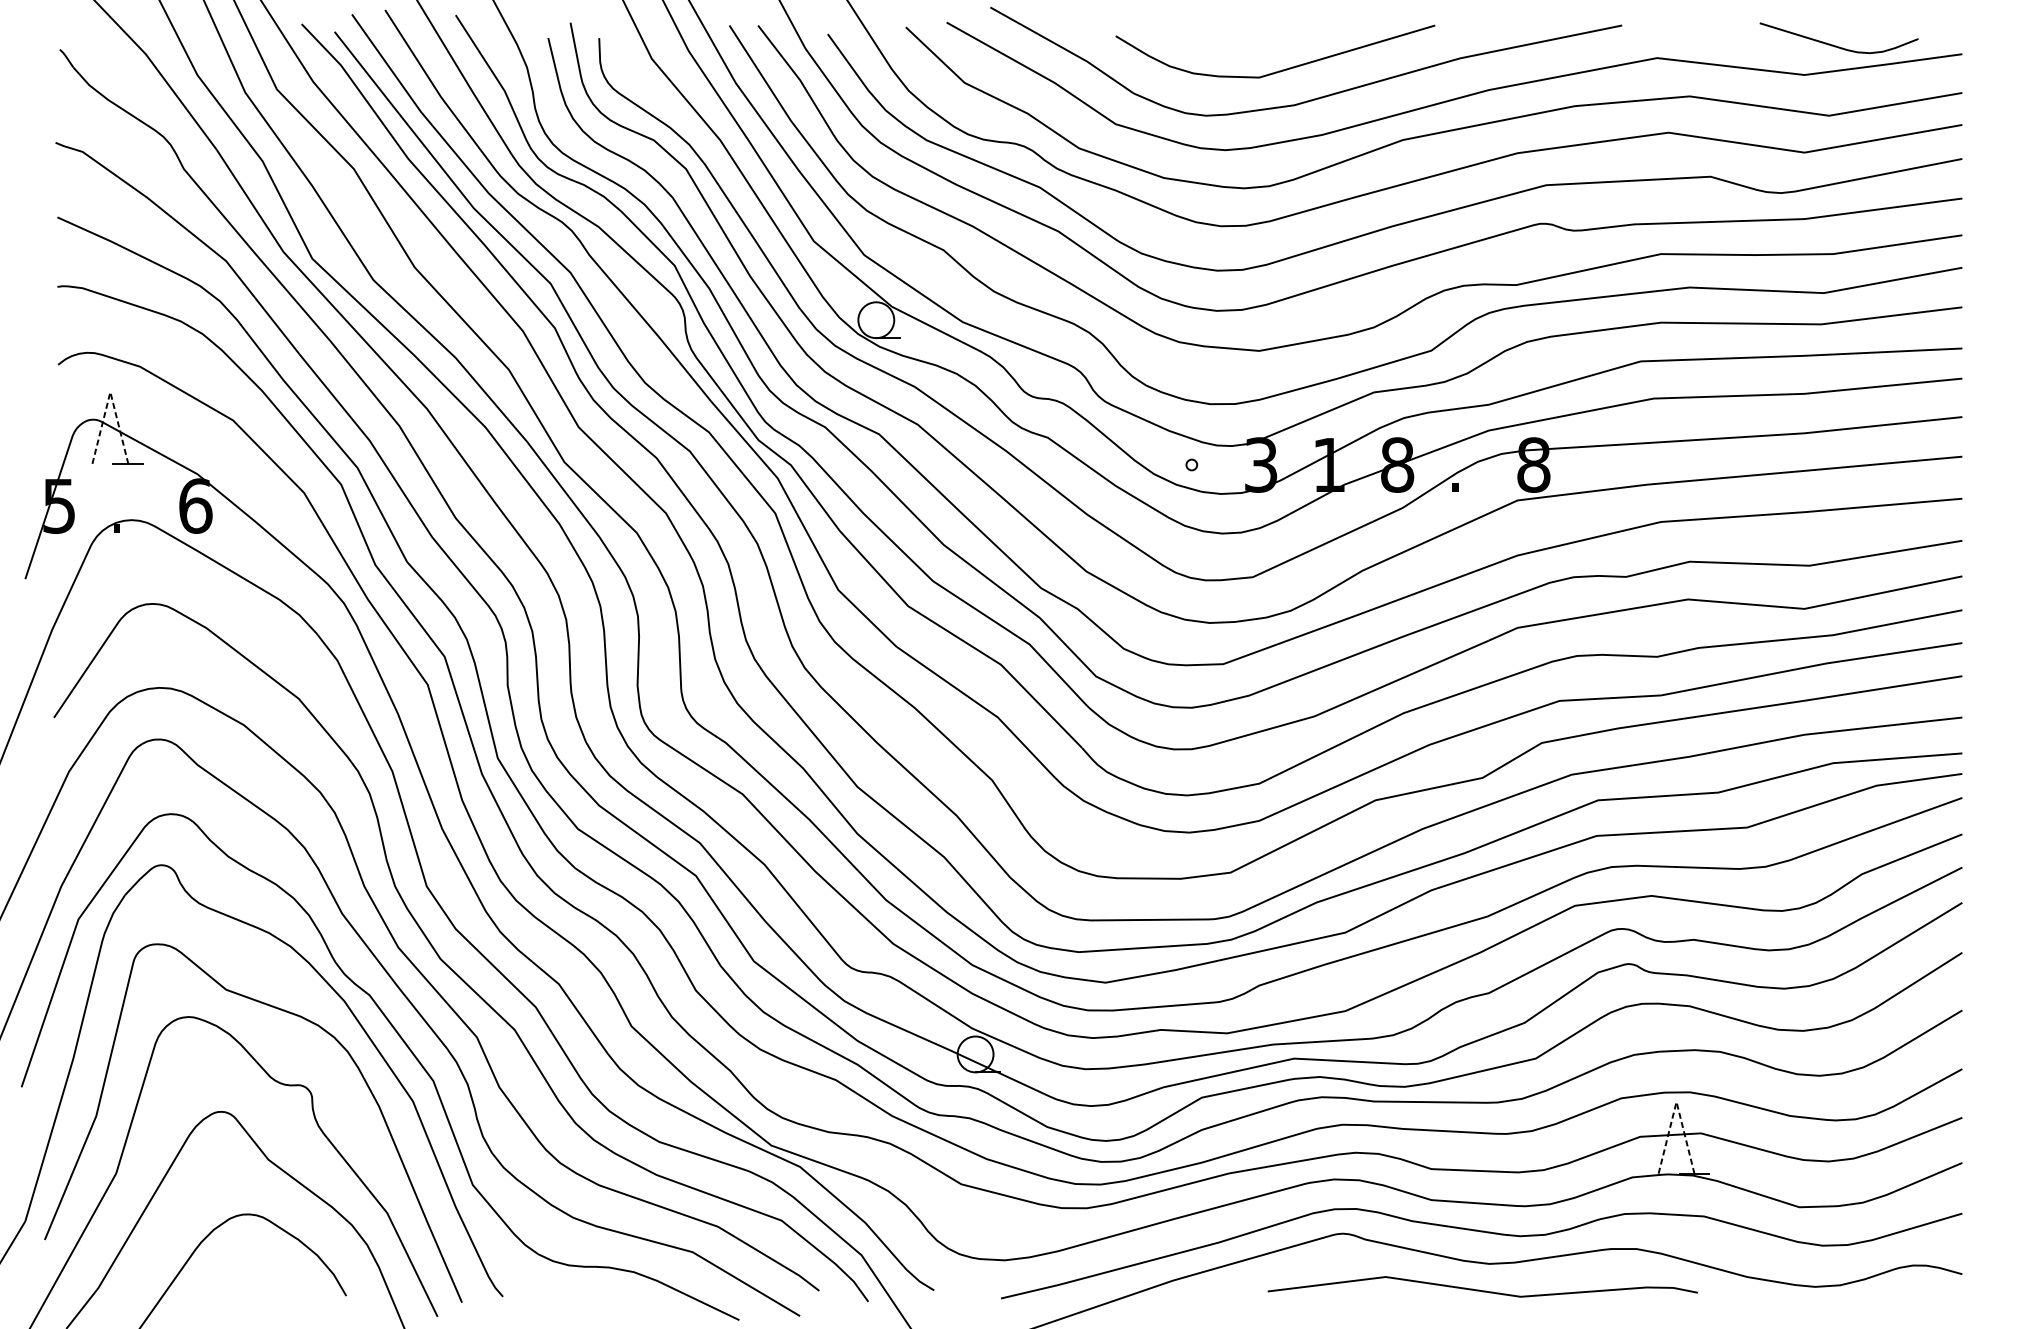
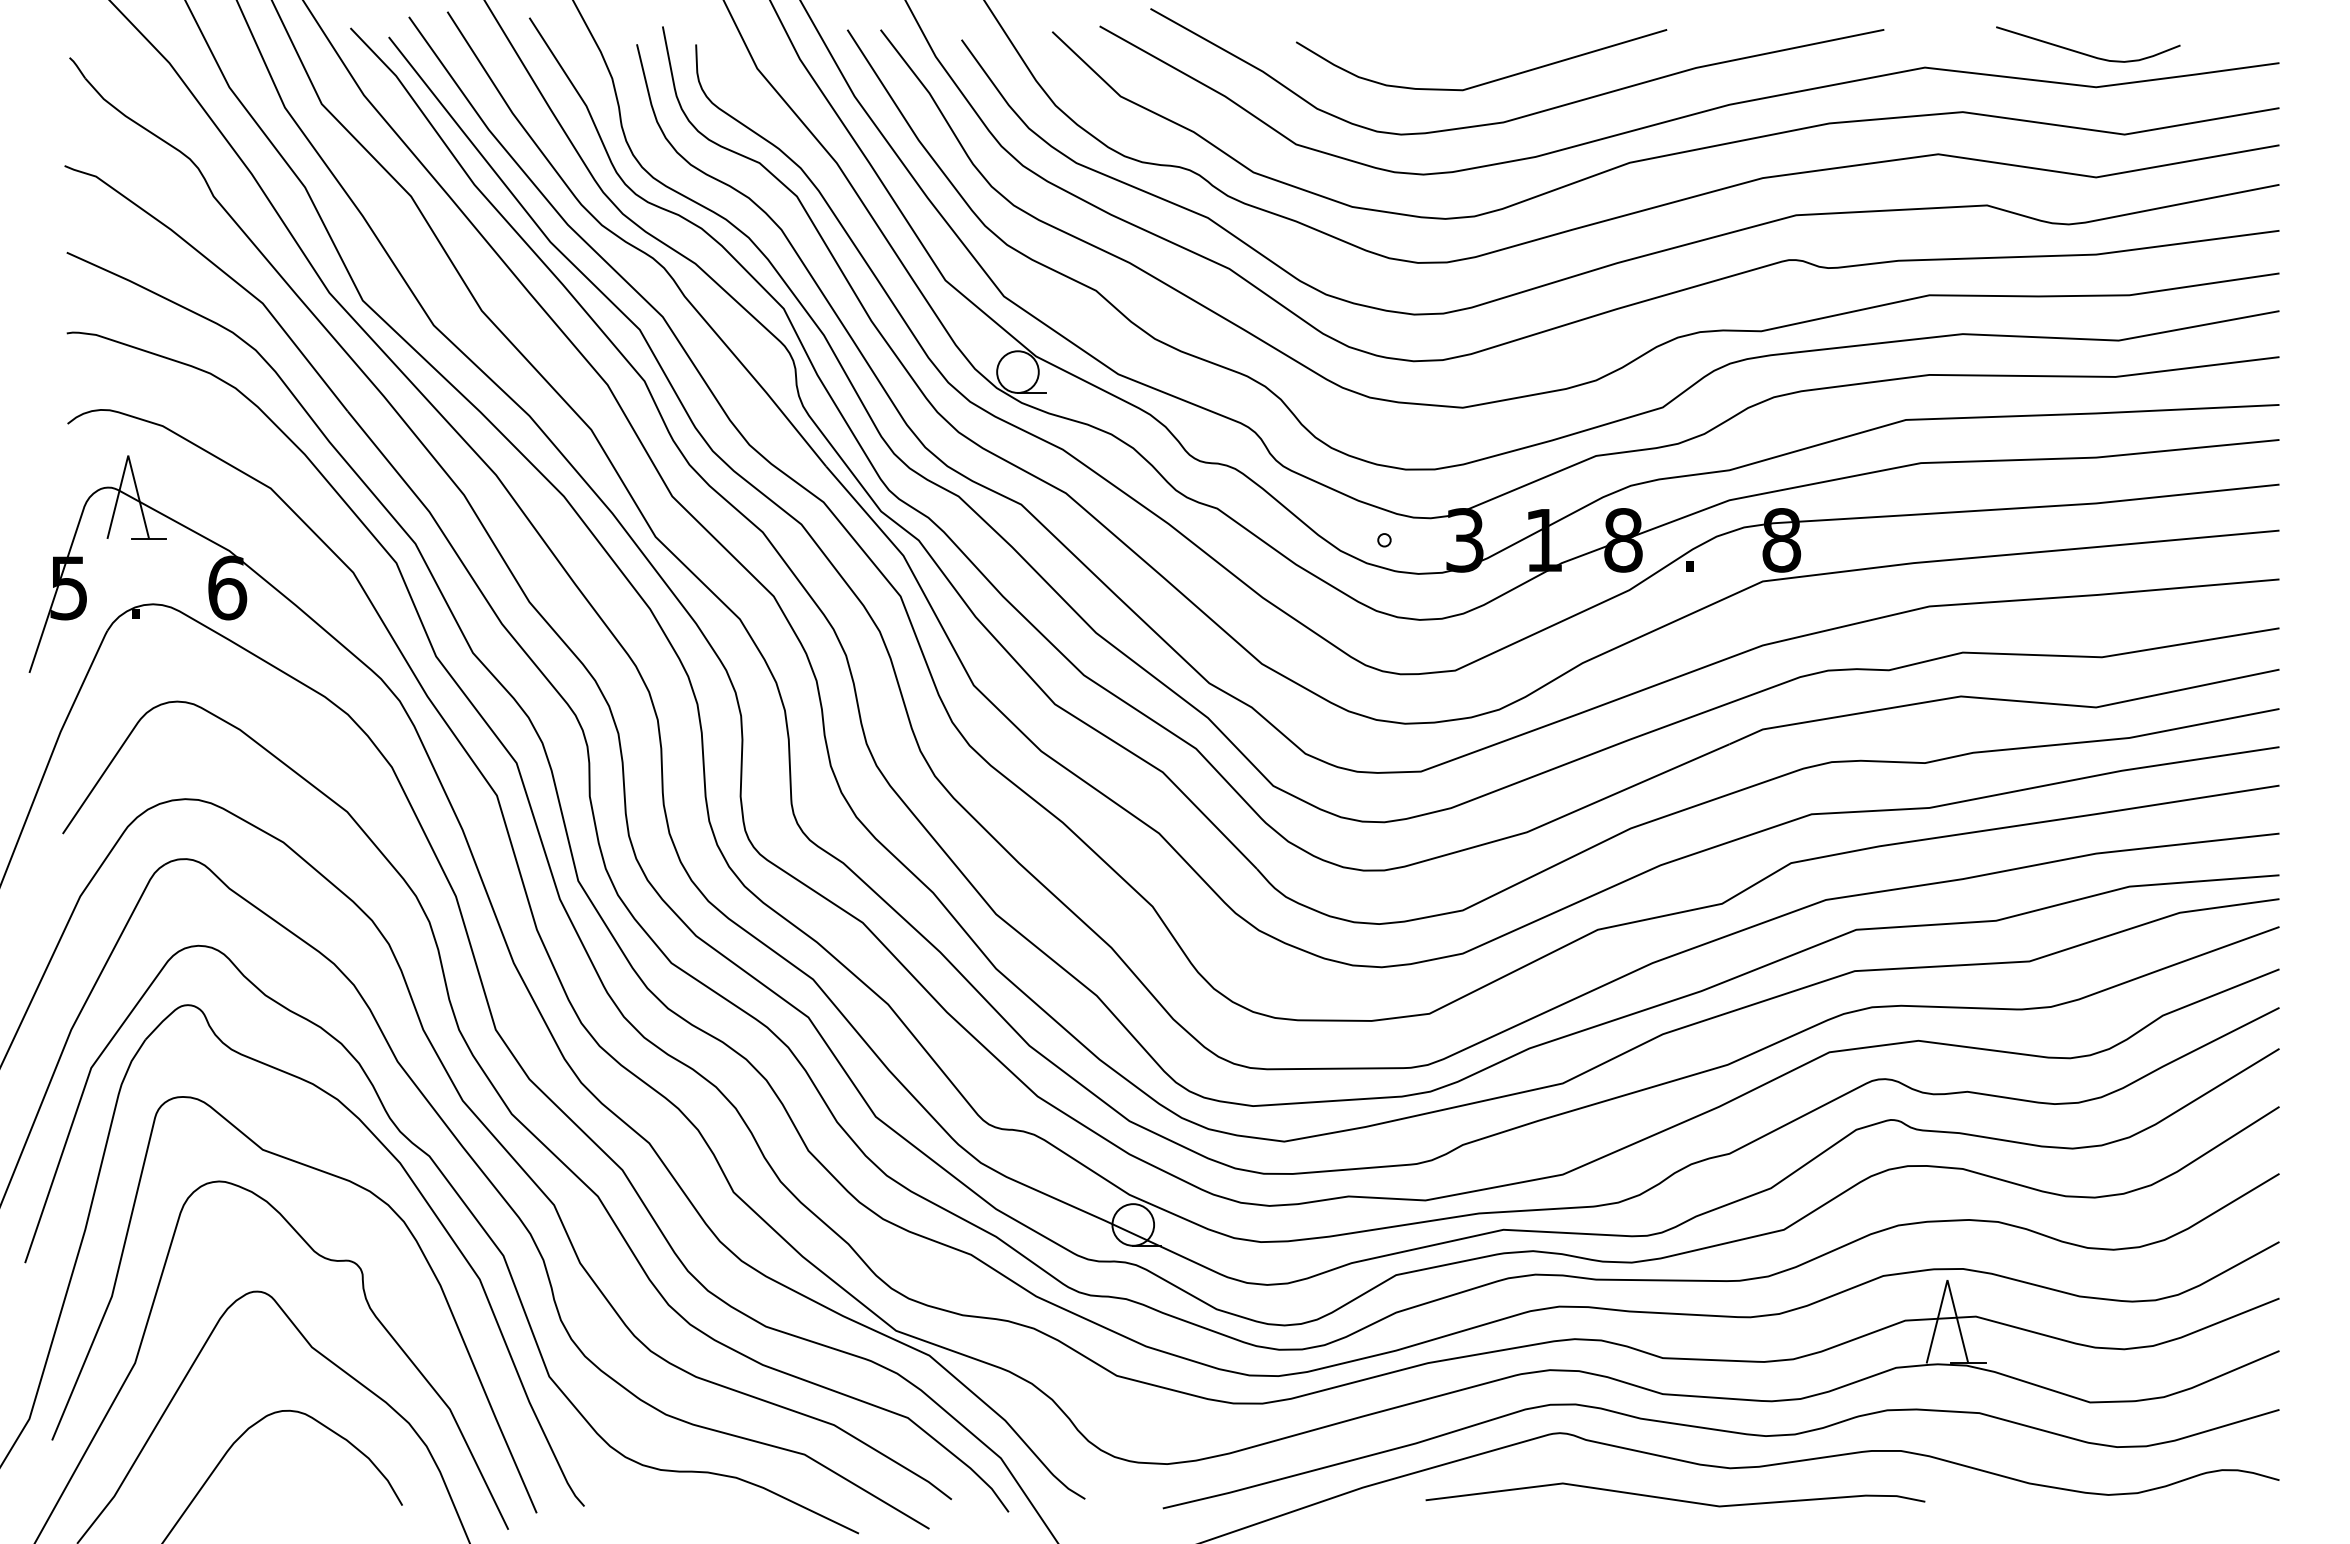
curve: (1837, 45) -> (2086, 53), moved
line: (110, 392) -> (128, 455), dashed -> solid
line: (1676, 1102) -> (1947, 1280), dashed -> solid
curve: (1481, 1289) -> (1673, 1498), moved

